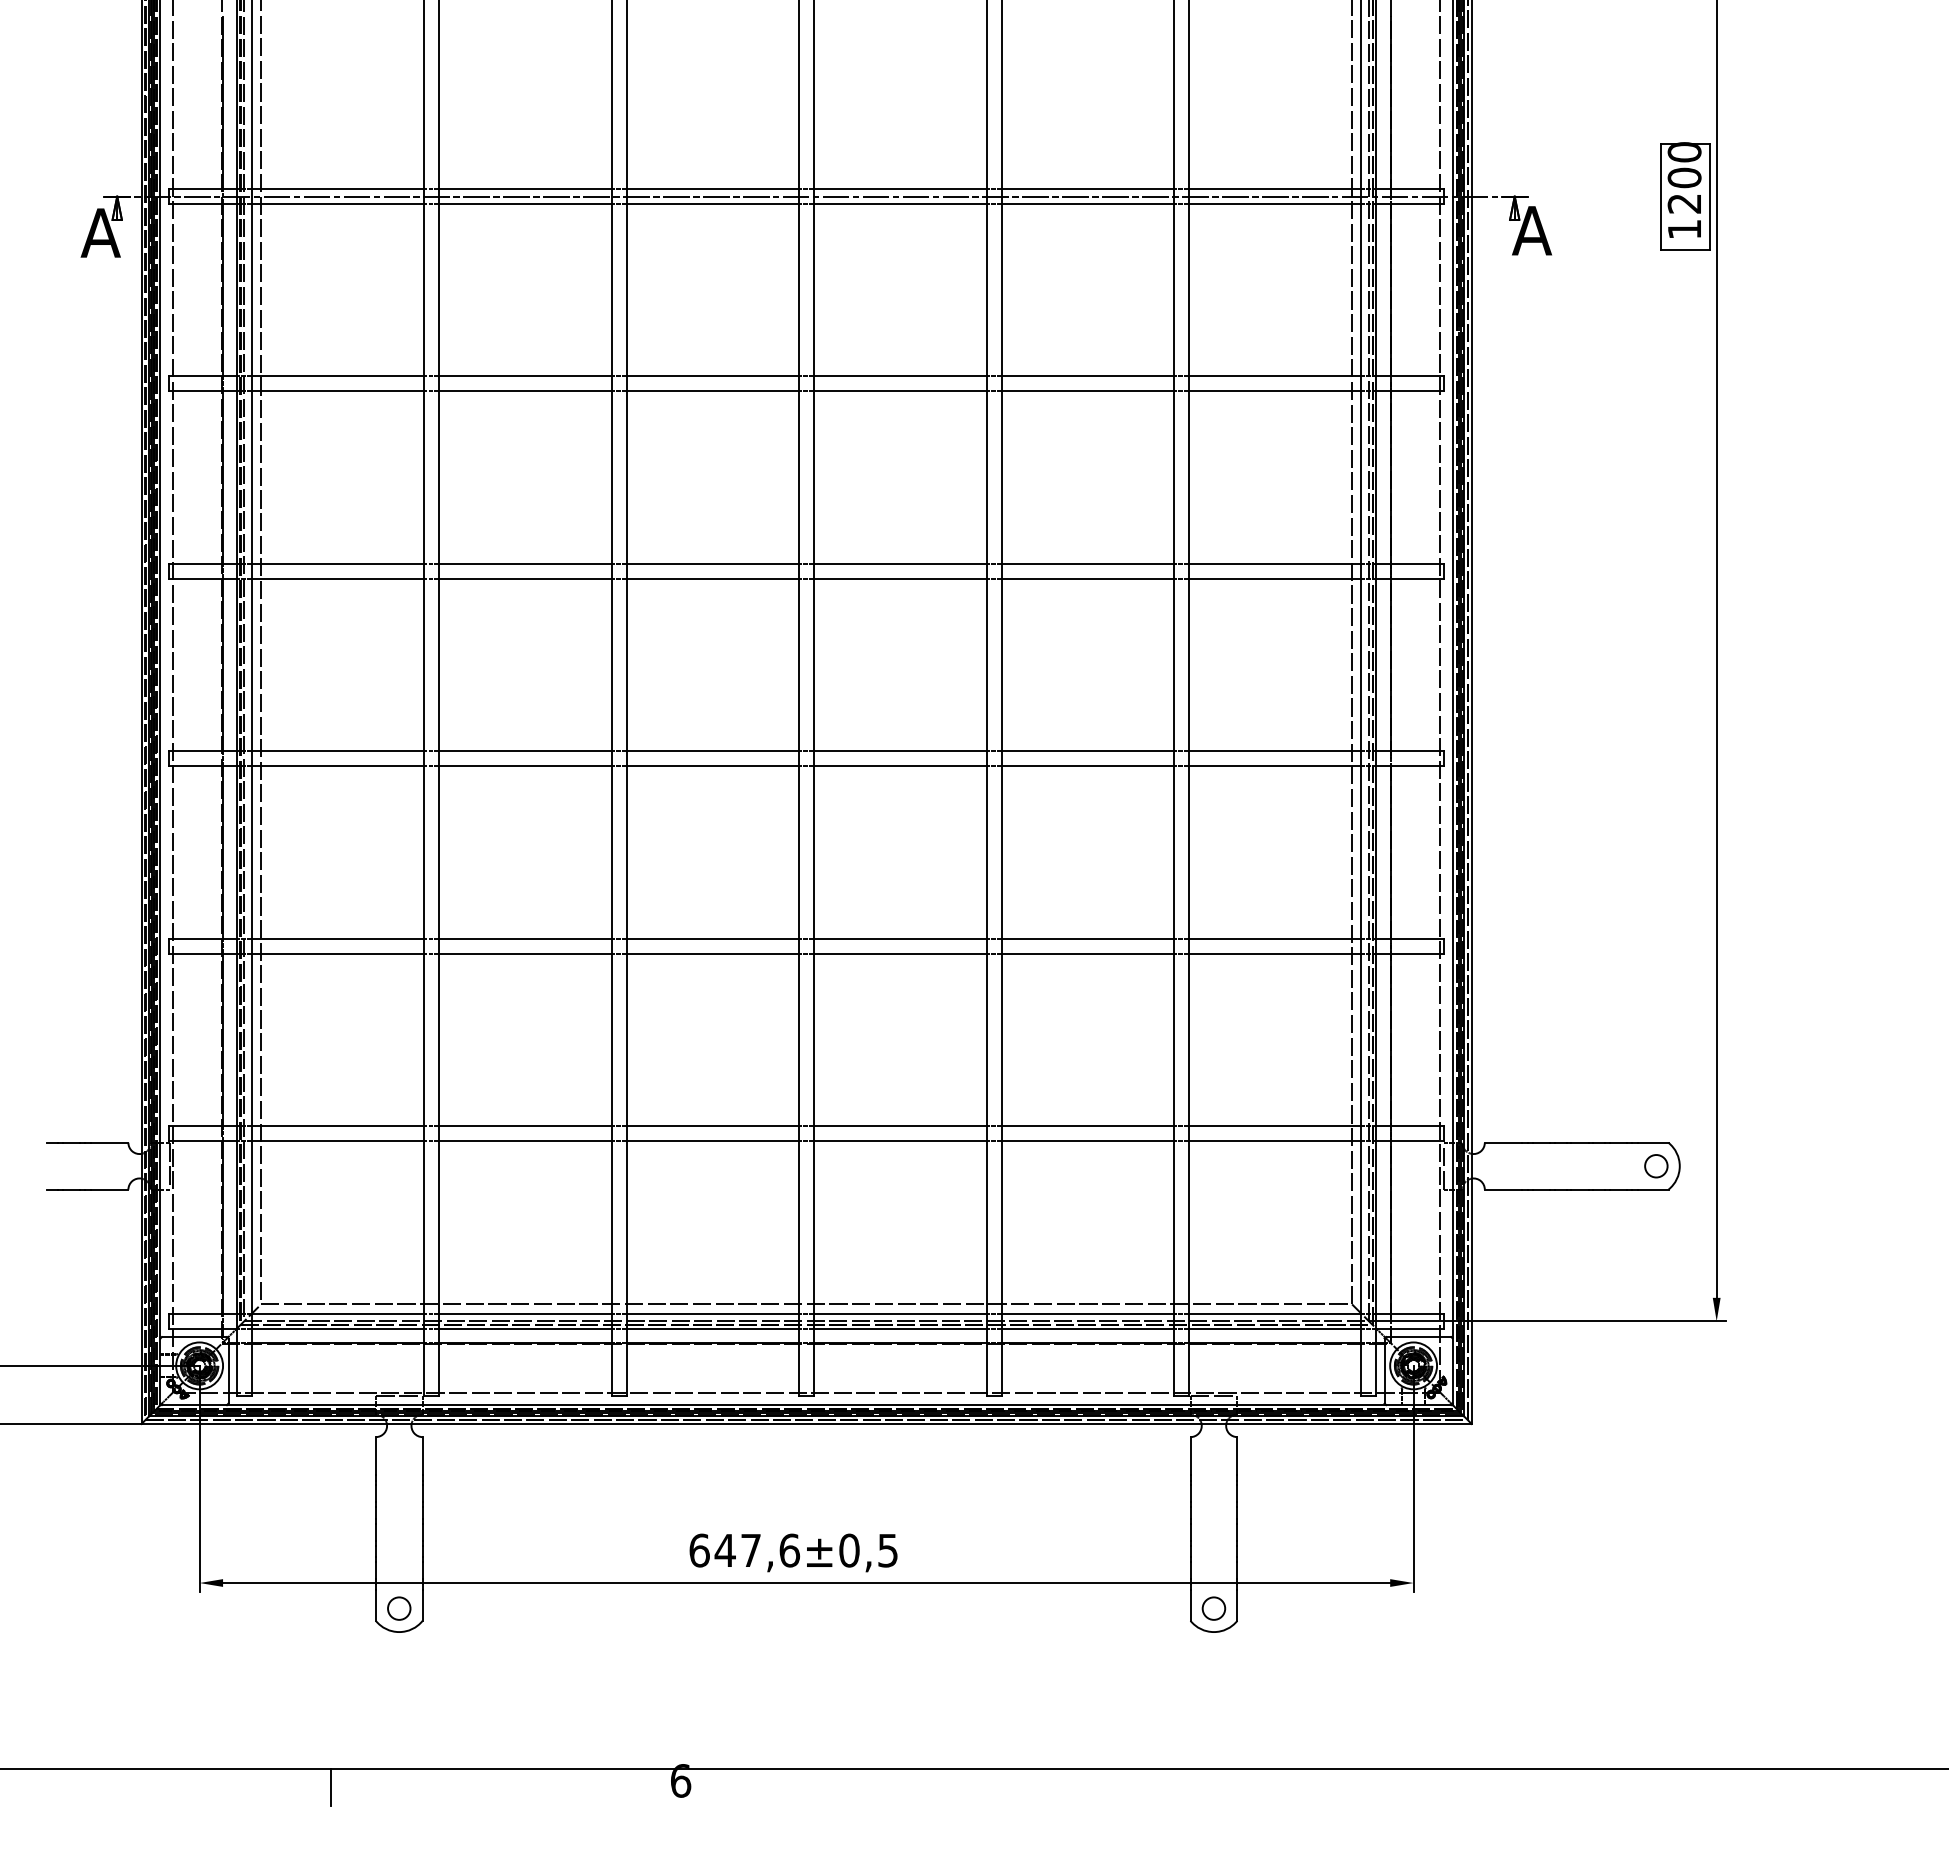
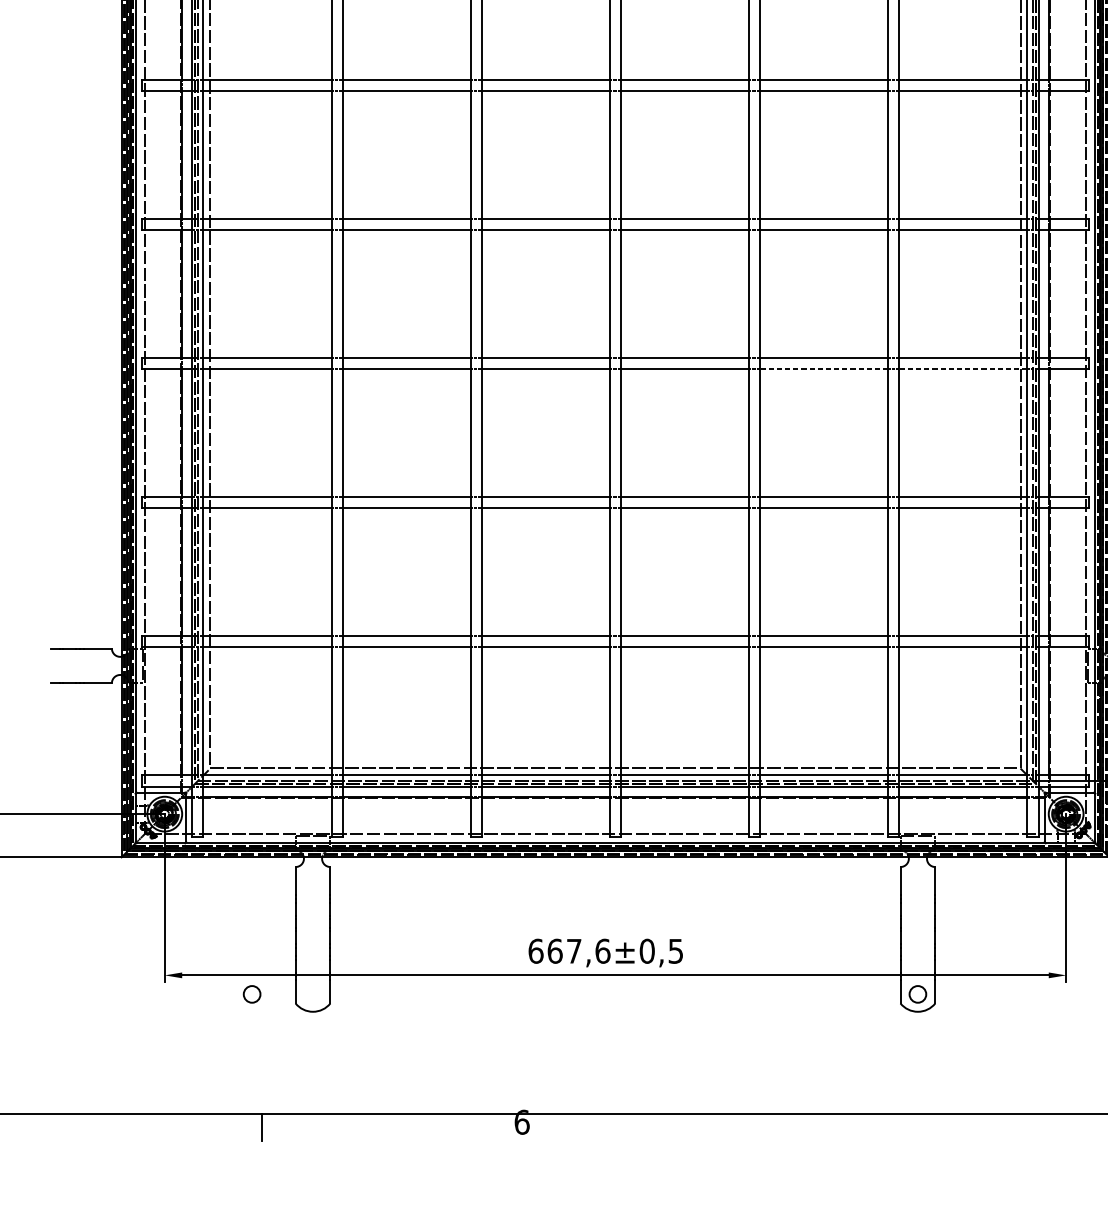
line: (1087, 766) -> (824, 369), solid -> dashed
line: (1274, 766) -> (962, 369), solid -> dashed
text: (724, 1550) -> (554, 951), 647,6 -> 667,6
circle: (399, 1608) -> (252, 994), moved

